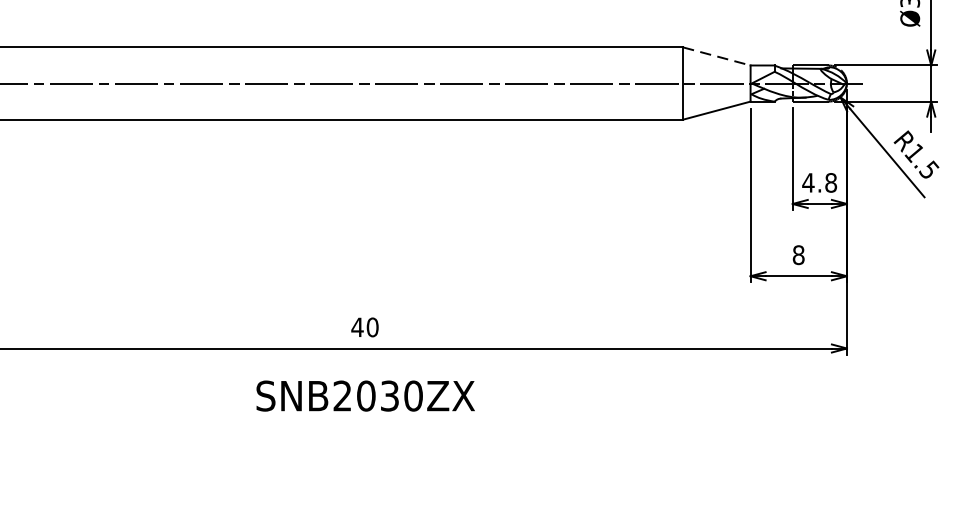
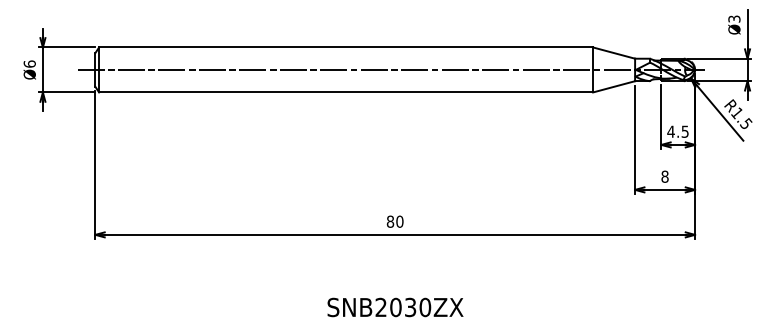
line: (717, 57) -> (614, 53), dashed -> solid
text: (829, 182) -> (684, 131), 4.8 -> 4.5
text: (357, 327) -> (390, 221), 40 -> 80
text: (365, 396) -> (395, 307), moved

